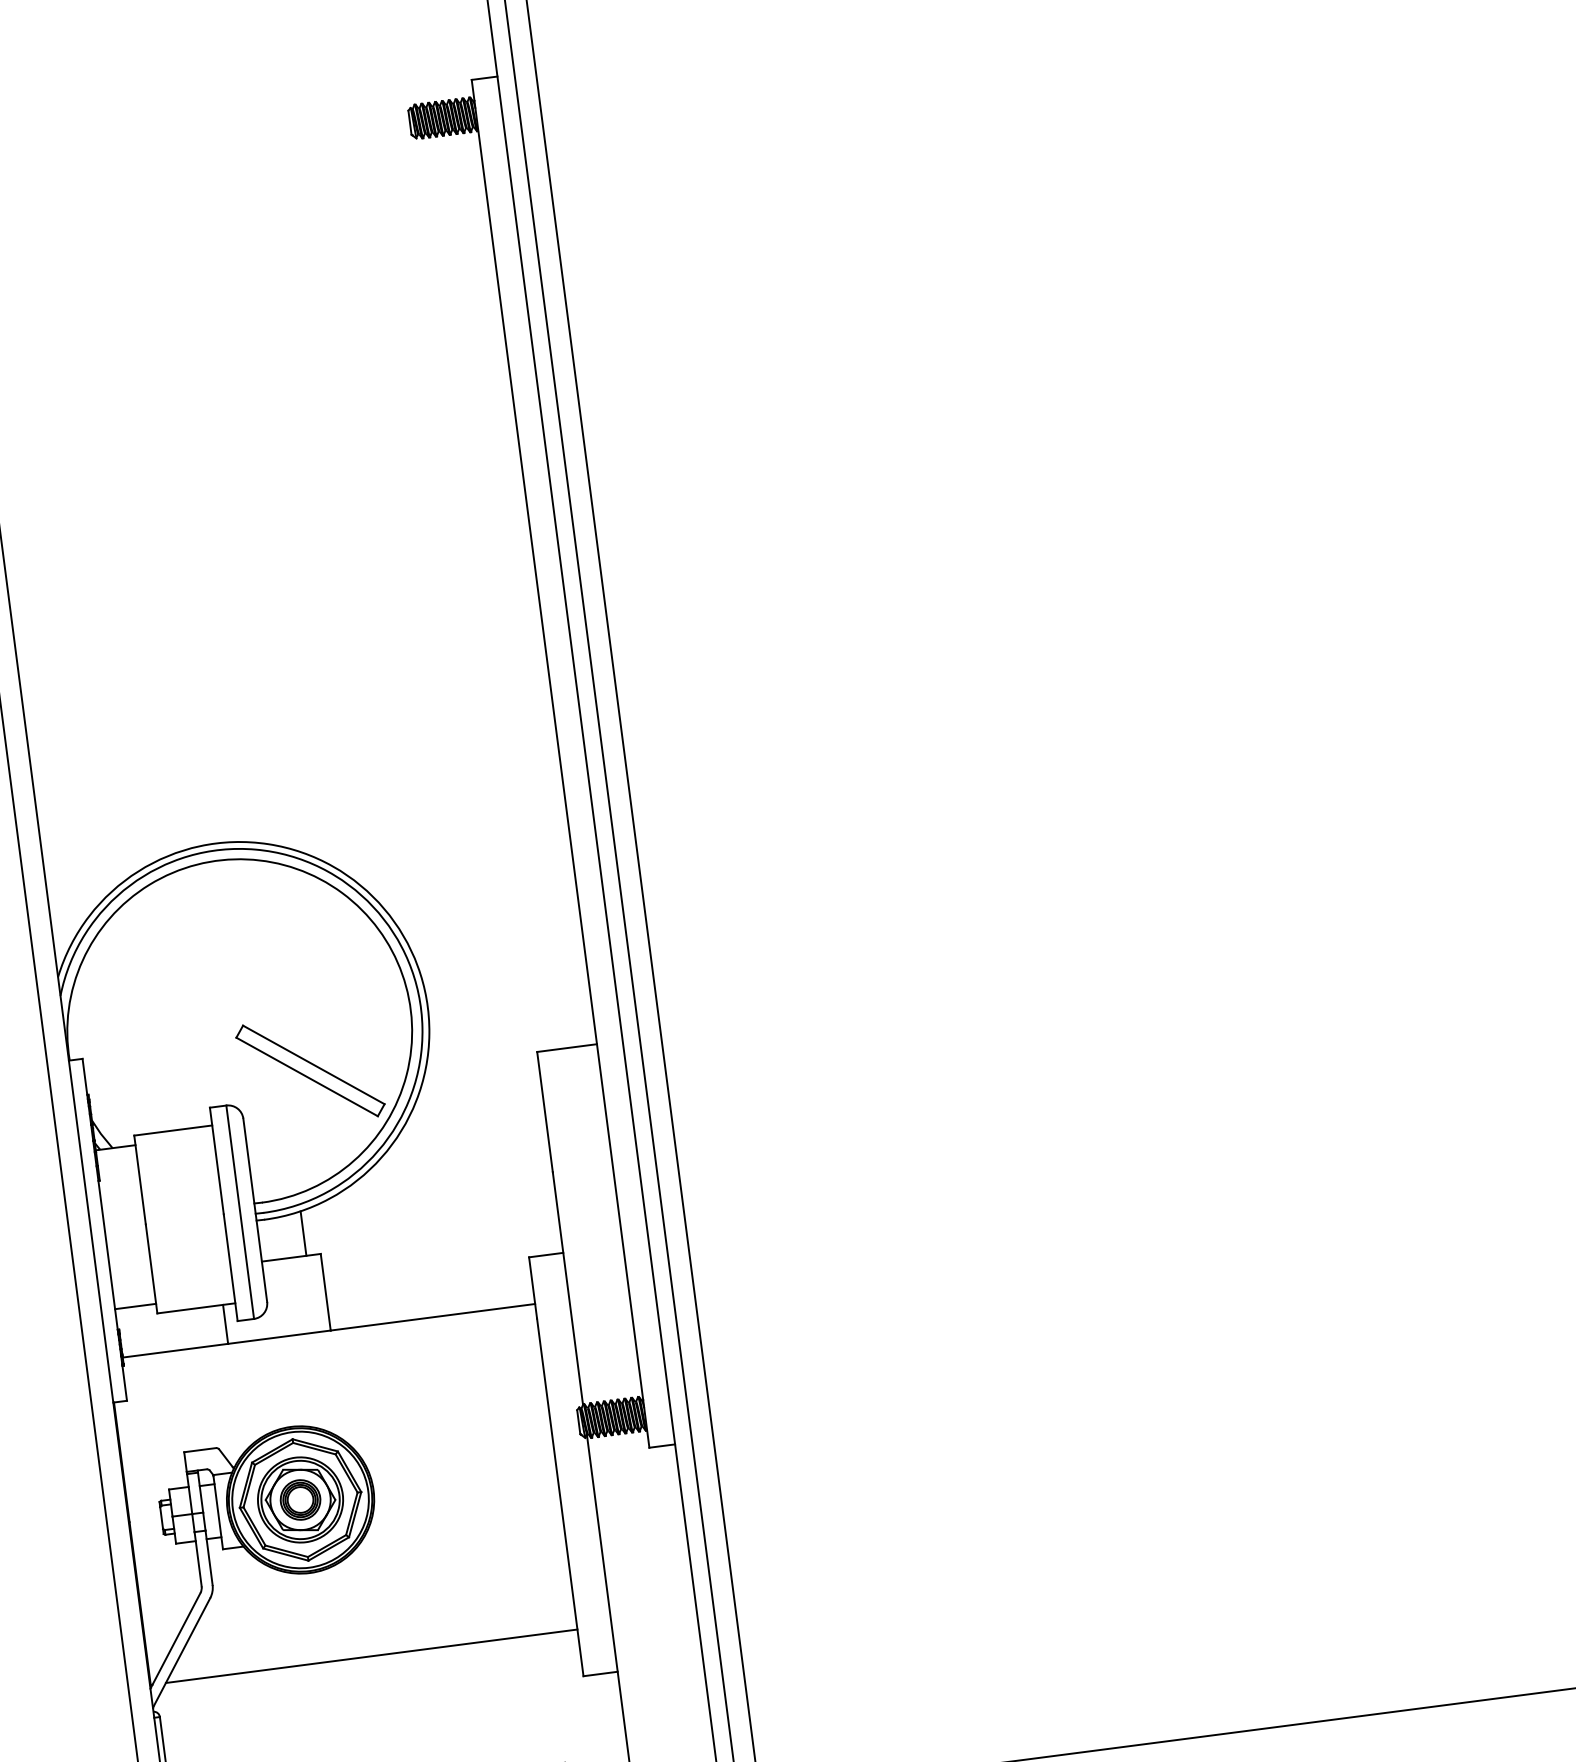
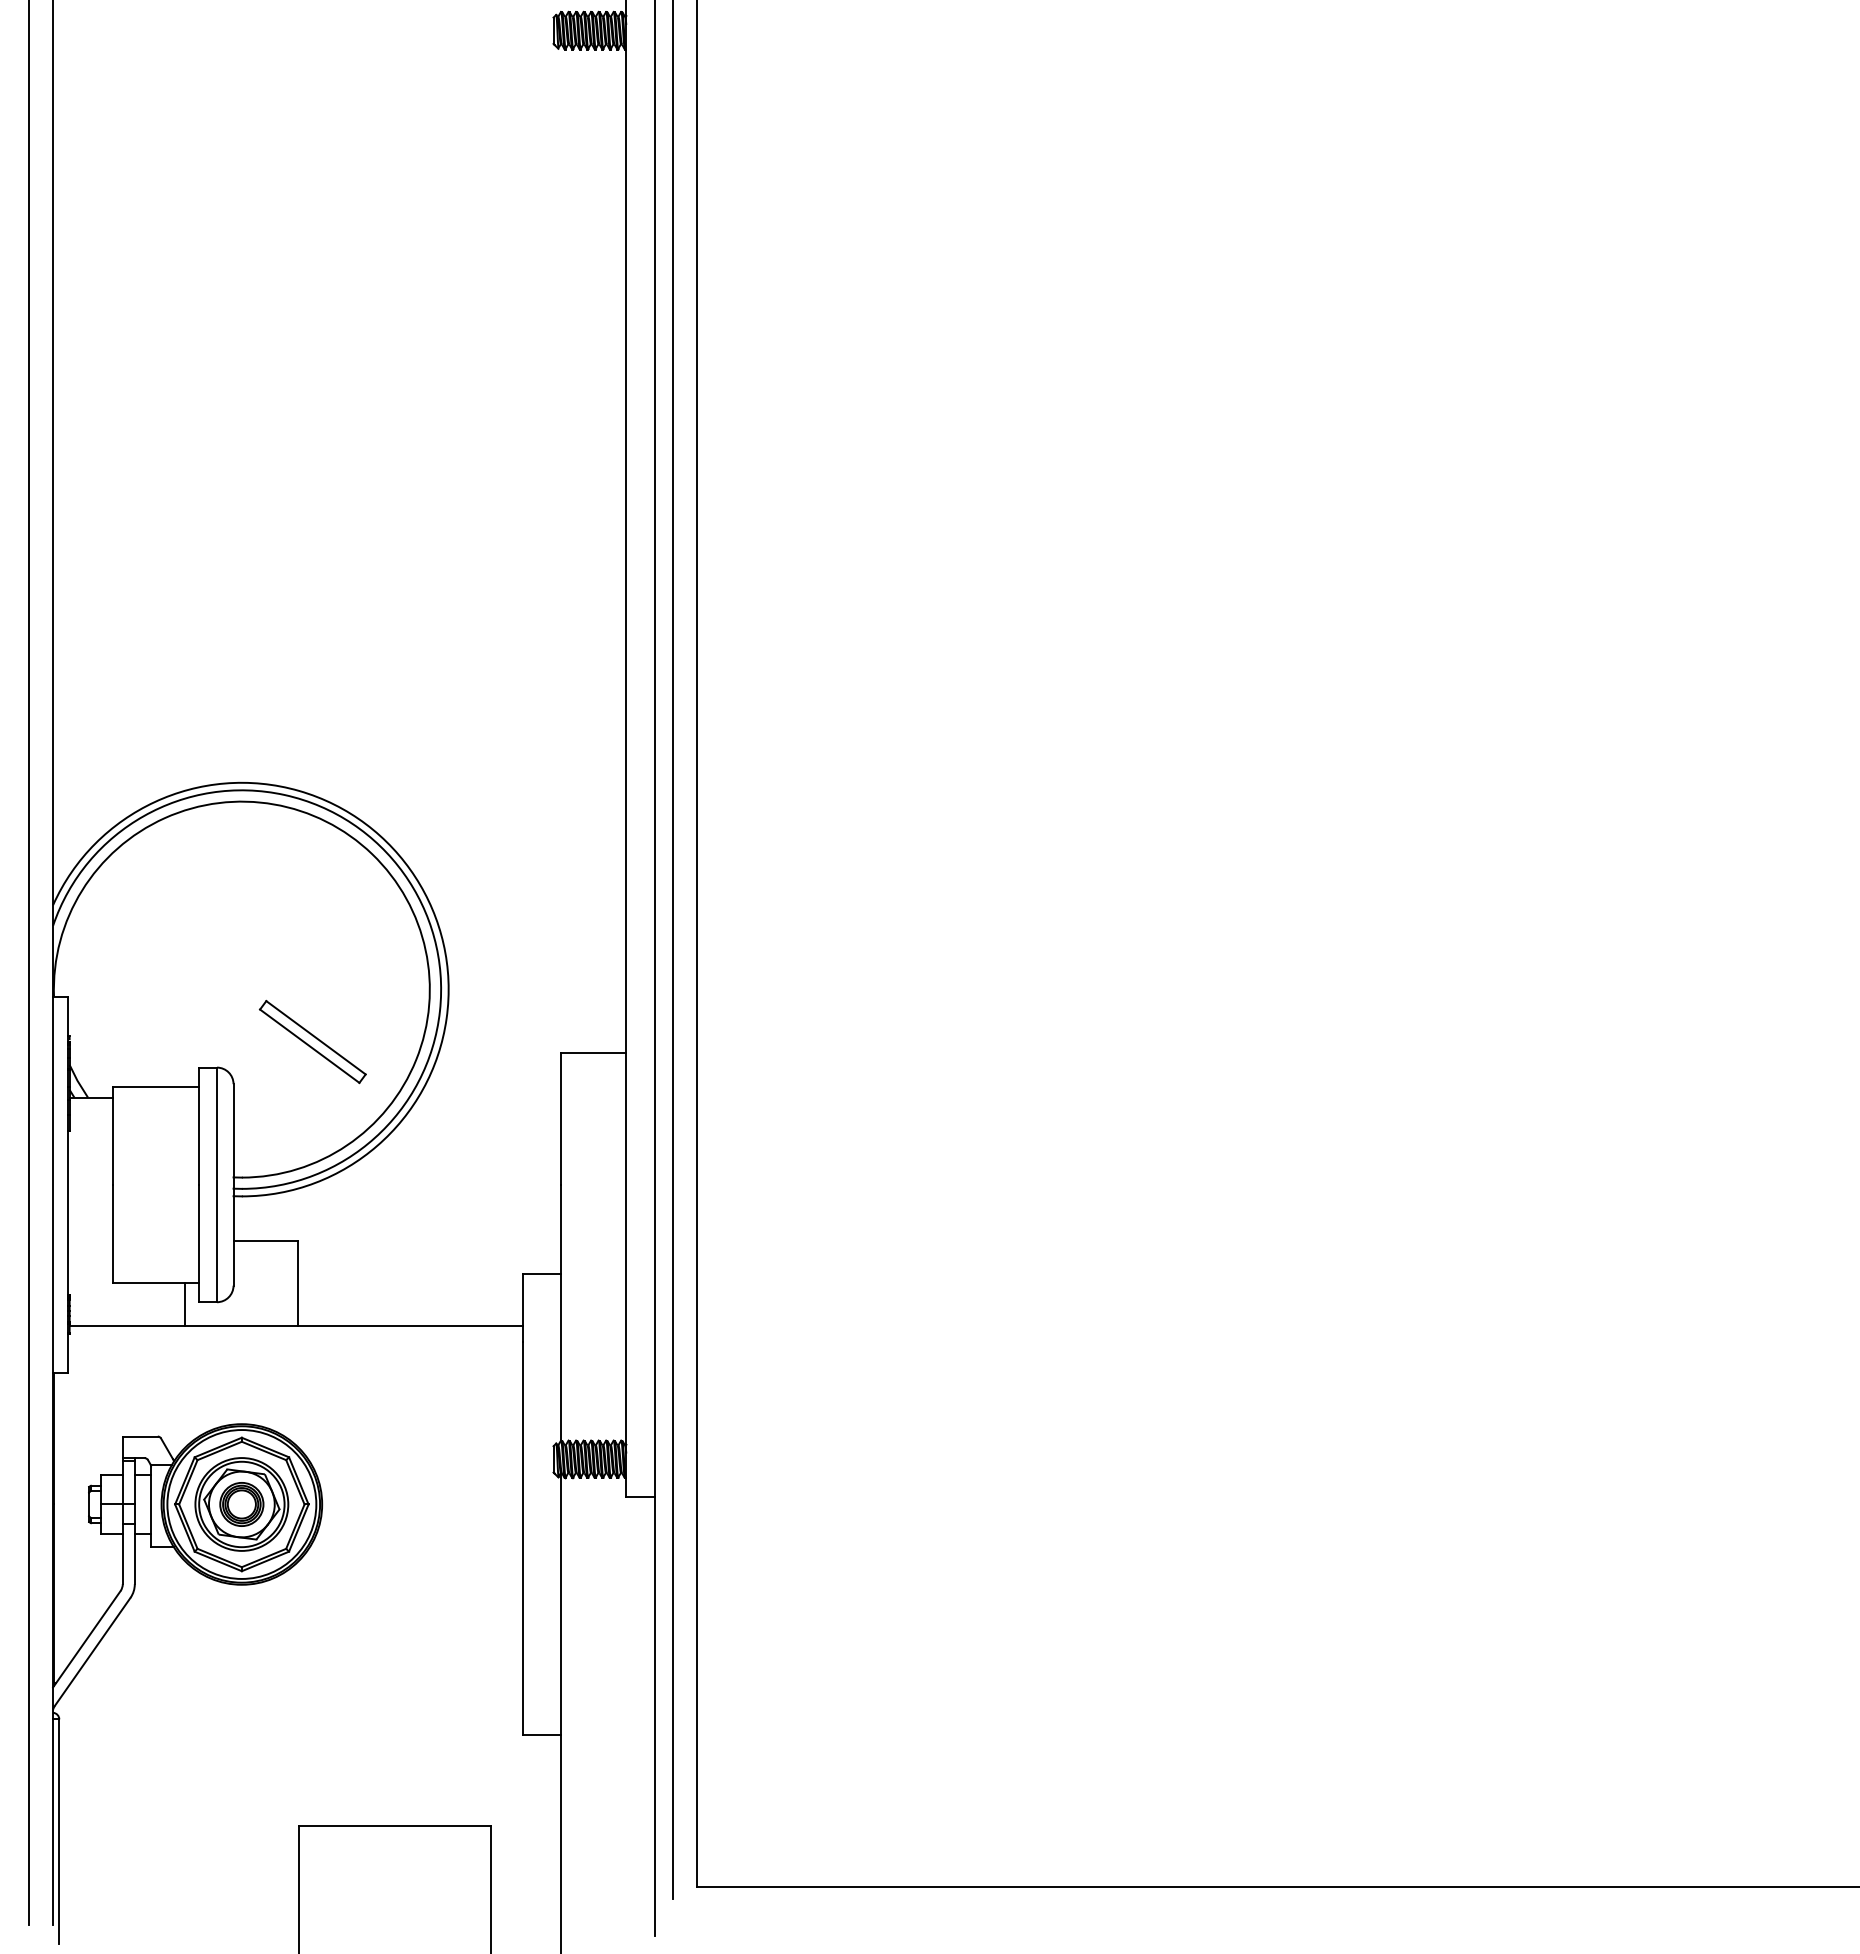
part: (310, 1070) -> (312, 1041), size x0.7
line: (303, 1233) -> (282, 1216), removed
line: (135, 1306) -> (90, 1272), removed
line: (371, 1656) -> (296, 1683), removed

